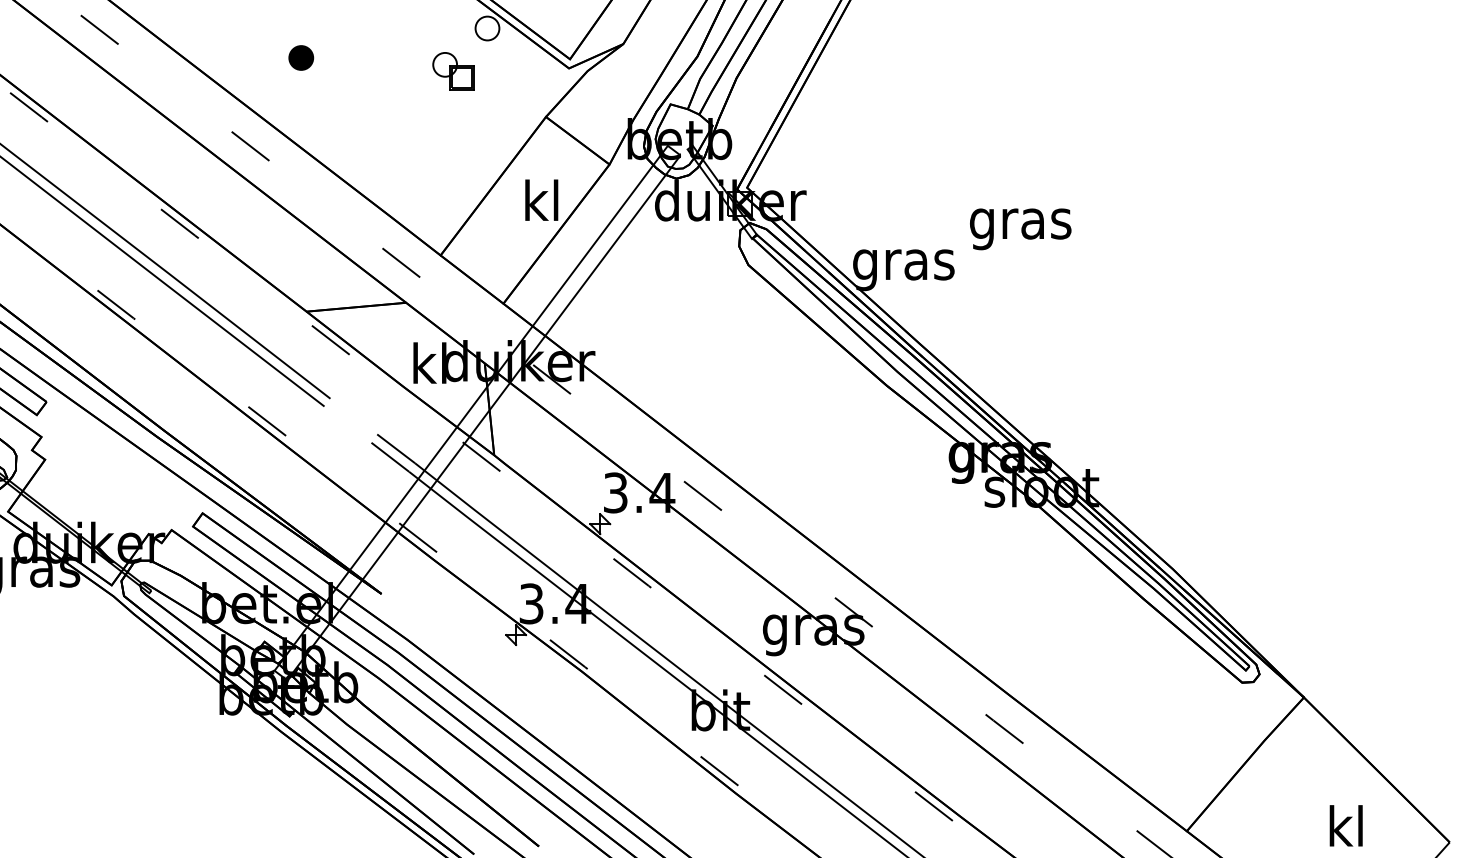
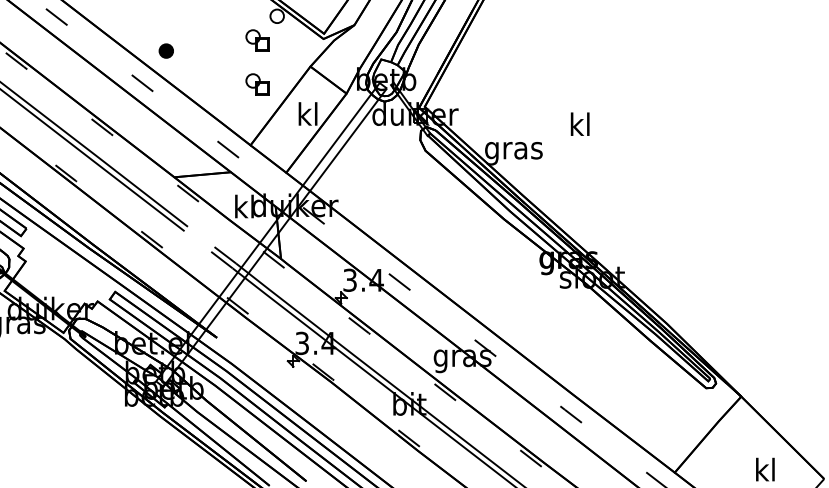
part: (299, 56) -> (165, 50), moved
part: (452, 148) -> (257, 84), added
text: (1021, 224) -> (580, 127), gras -> kl

